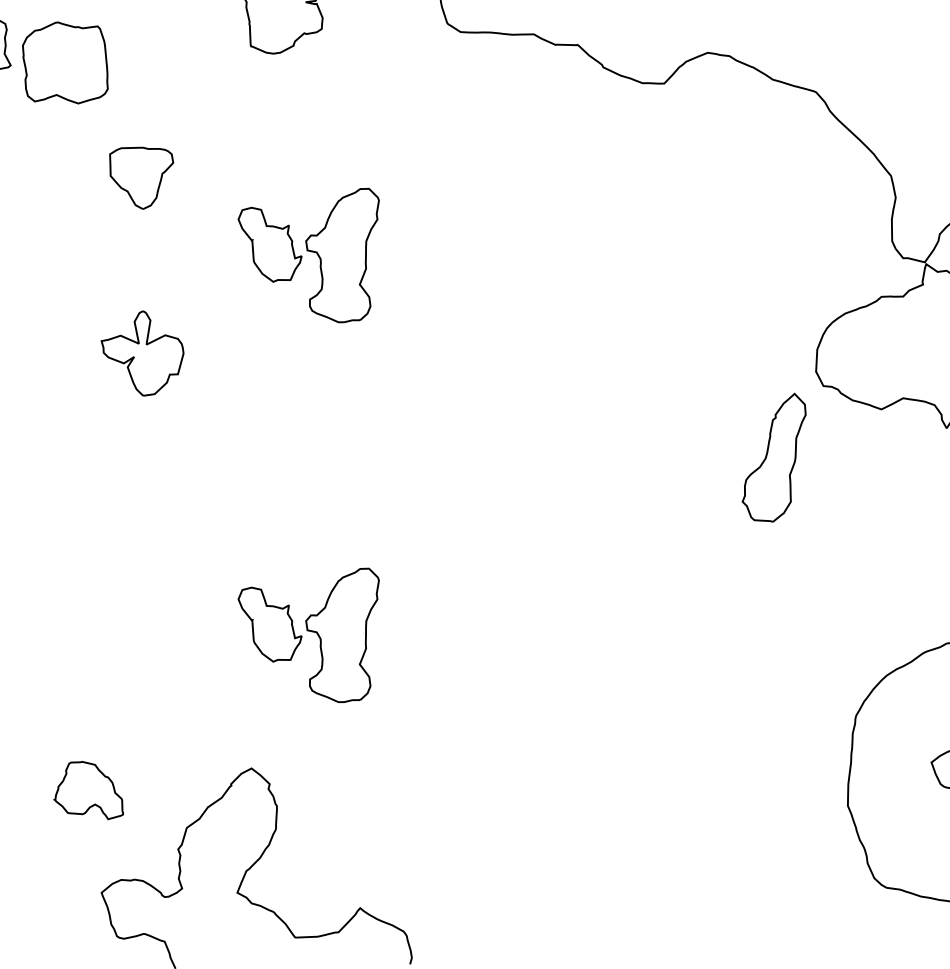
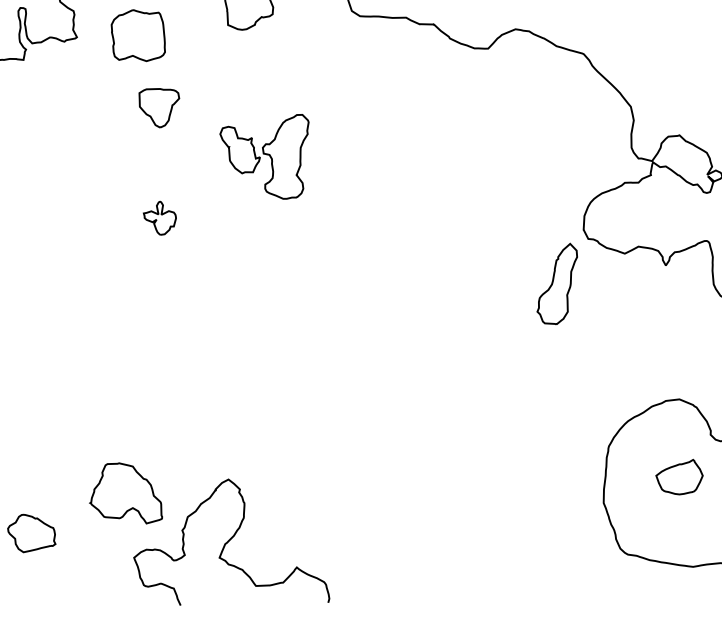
part: (63, 62) -> (137, 35), moved
part: (141, 351) -> (159, 217), size x0.62
part: (308, 634) -> (264, 395), removed
part: (87, 790) -> (125, 493), size x1.67

